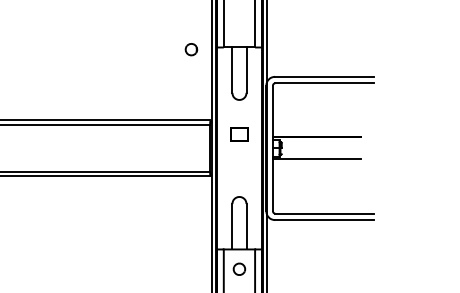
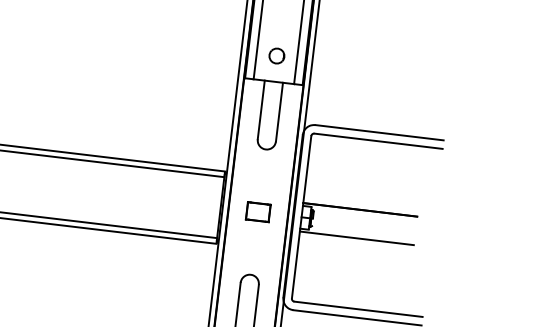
part: (191, 49) -> (277, 55), moved
part: (239, 134) -> (258, 212), moved

